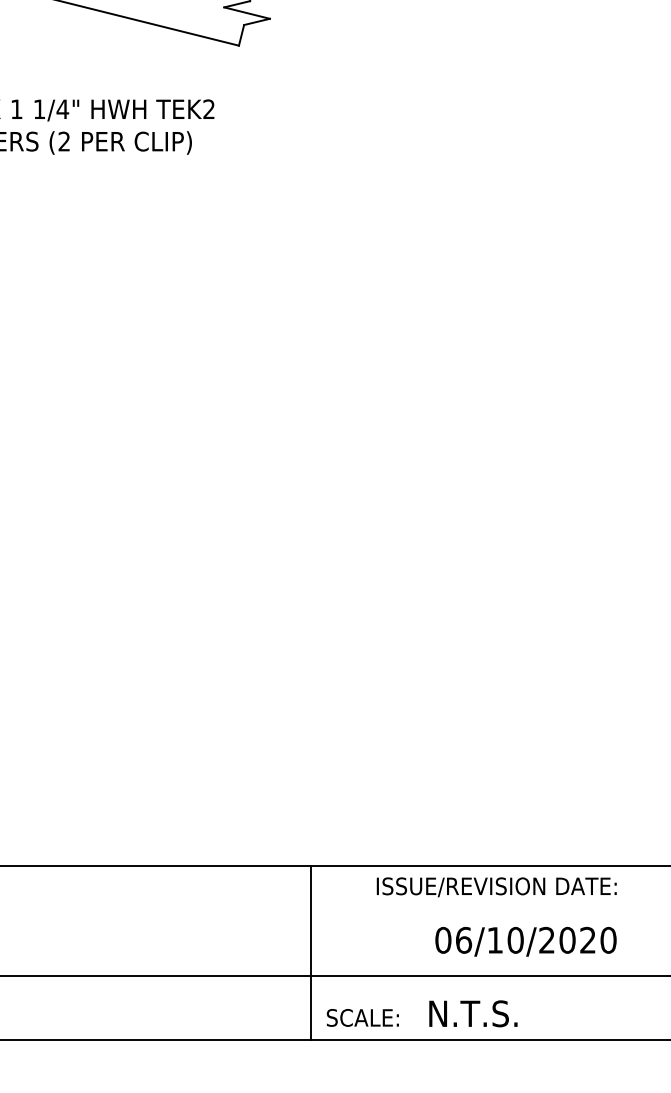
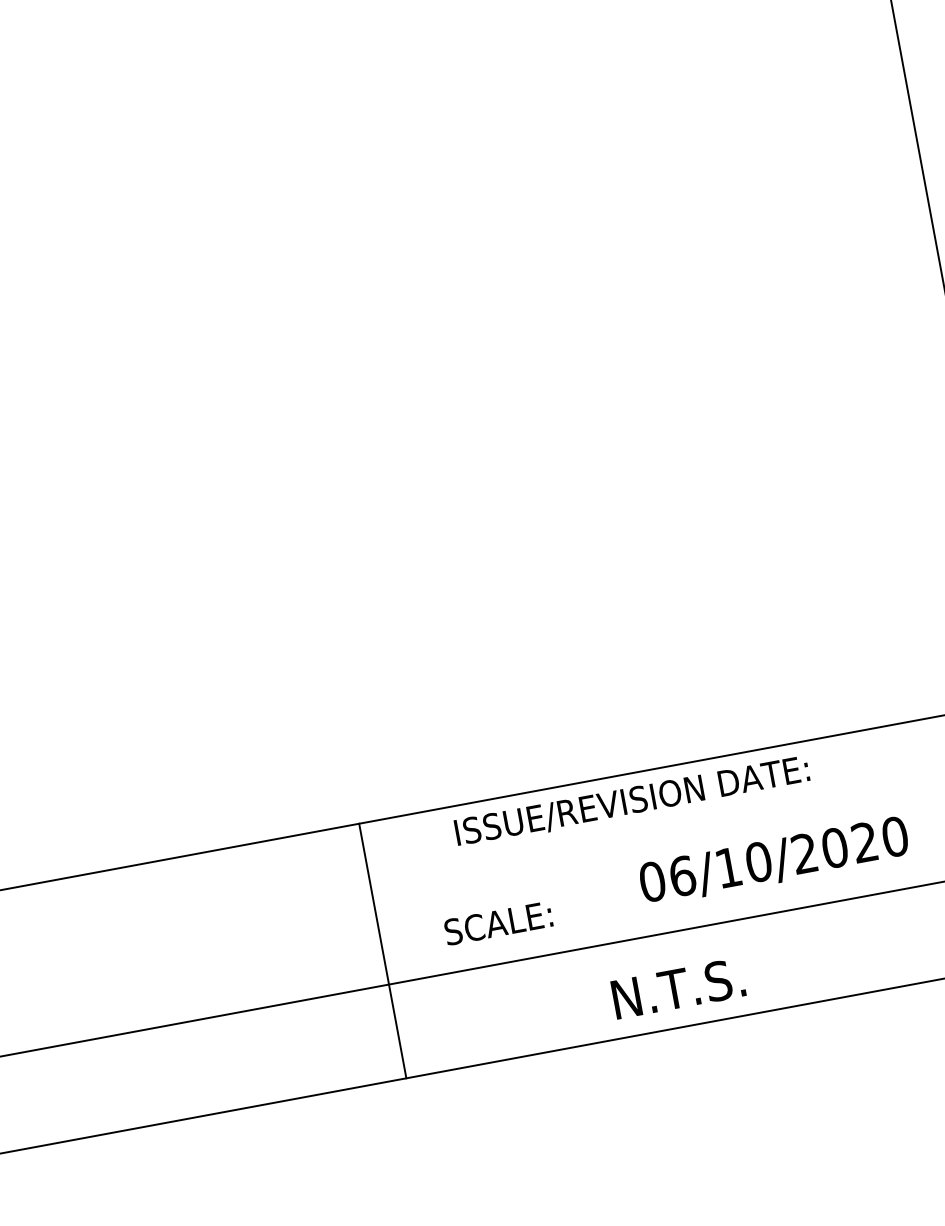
text: (496, 887) -> (631, 802), moved
text: (525, 941) -> (773, 861), moved
line: (311, 952) -> (382, 950), moved
text: (362, 1017) -> (497, 922), moved

